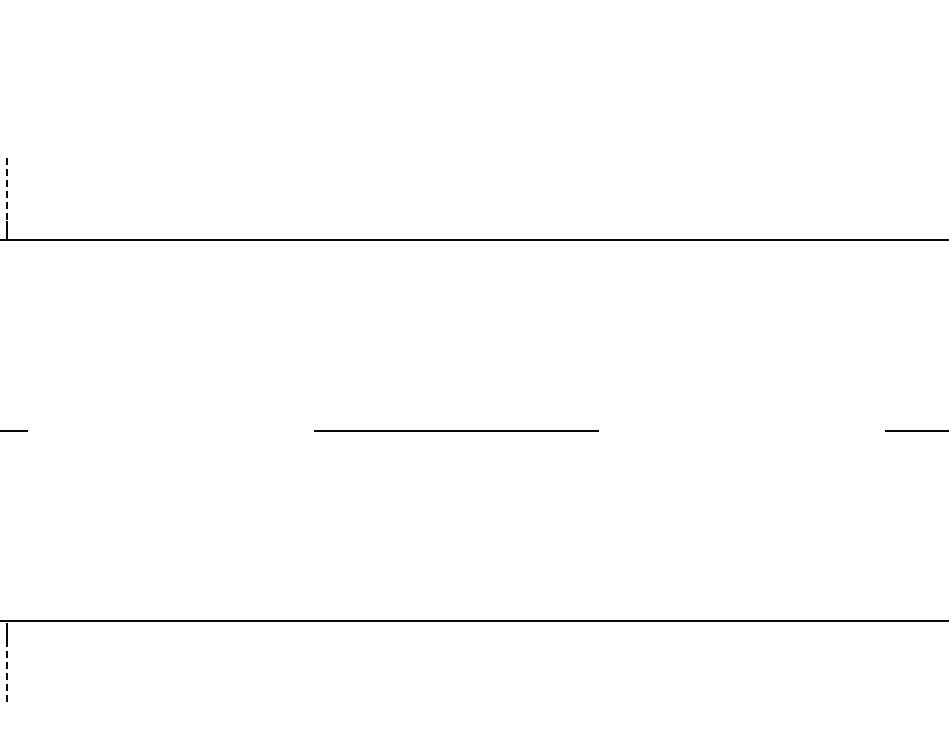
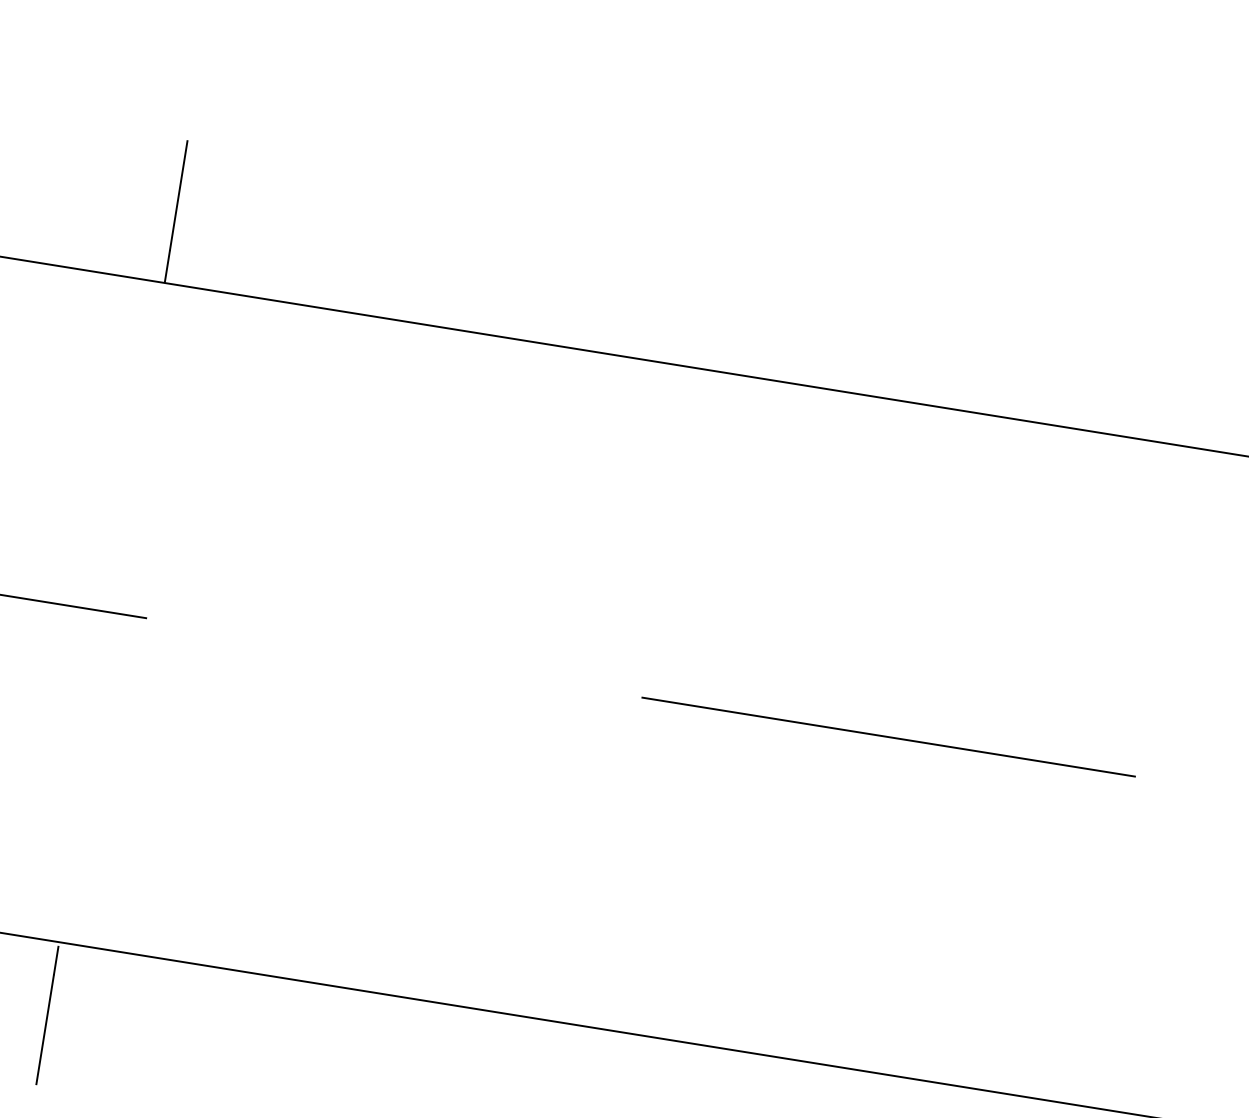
line: (7, 189) -> (179, 195), dashed -> solid
line: (7, 671) -> (45, 1029), dashed -> solid

